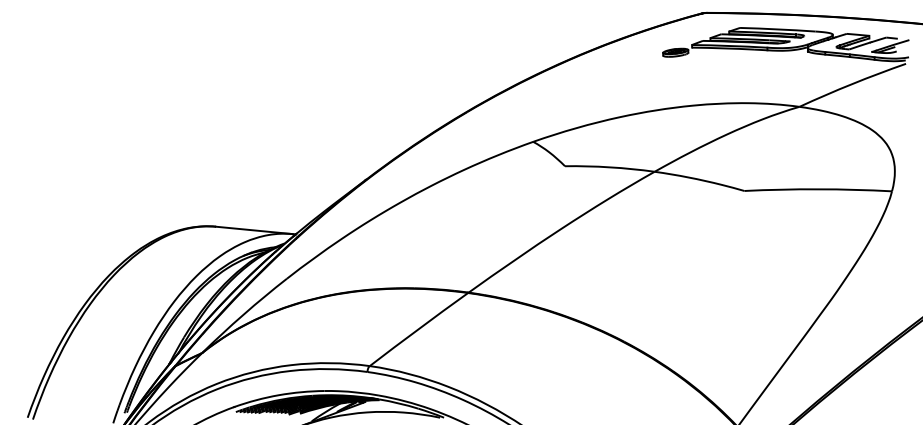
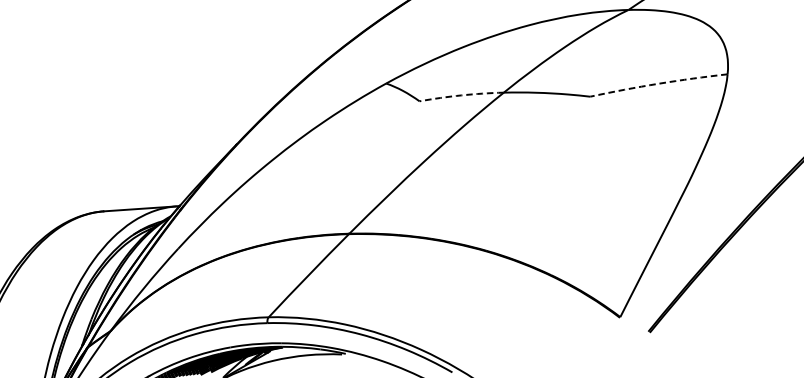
arc: (609, 167) -> (461, 95), solid -> dashed
arc: (818, 189) -> (658, 83), solid -> dashed

